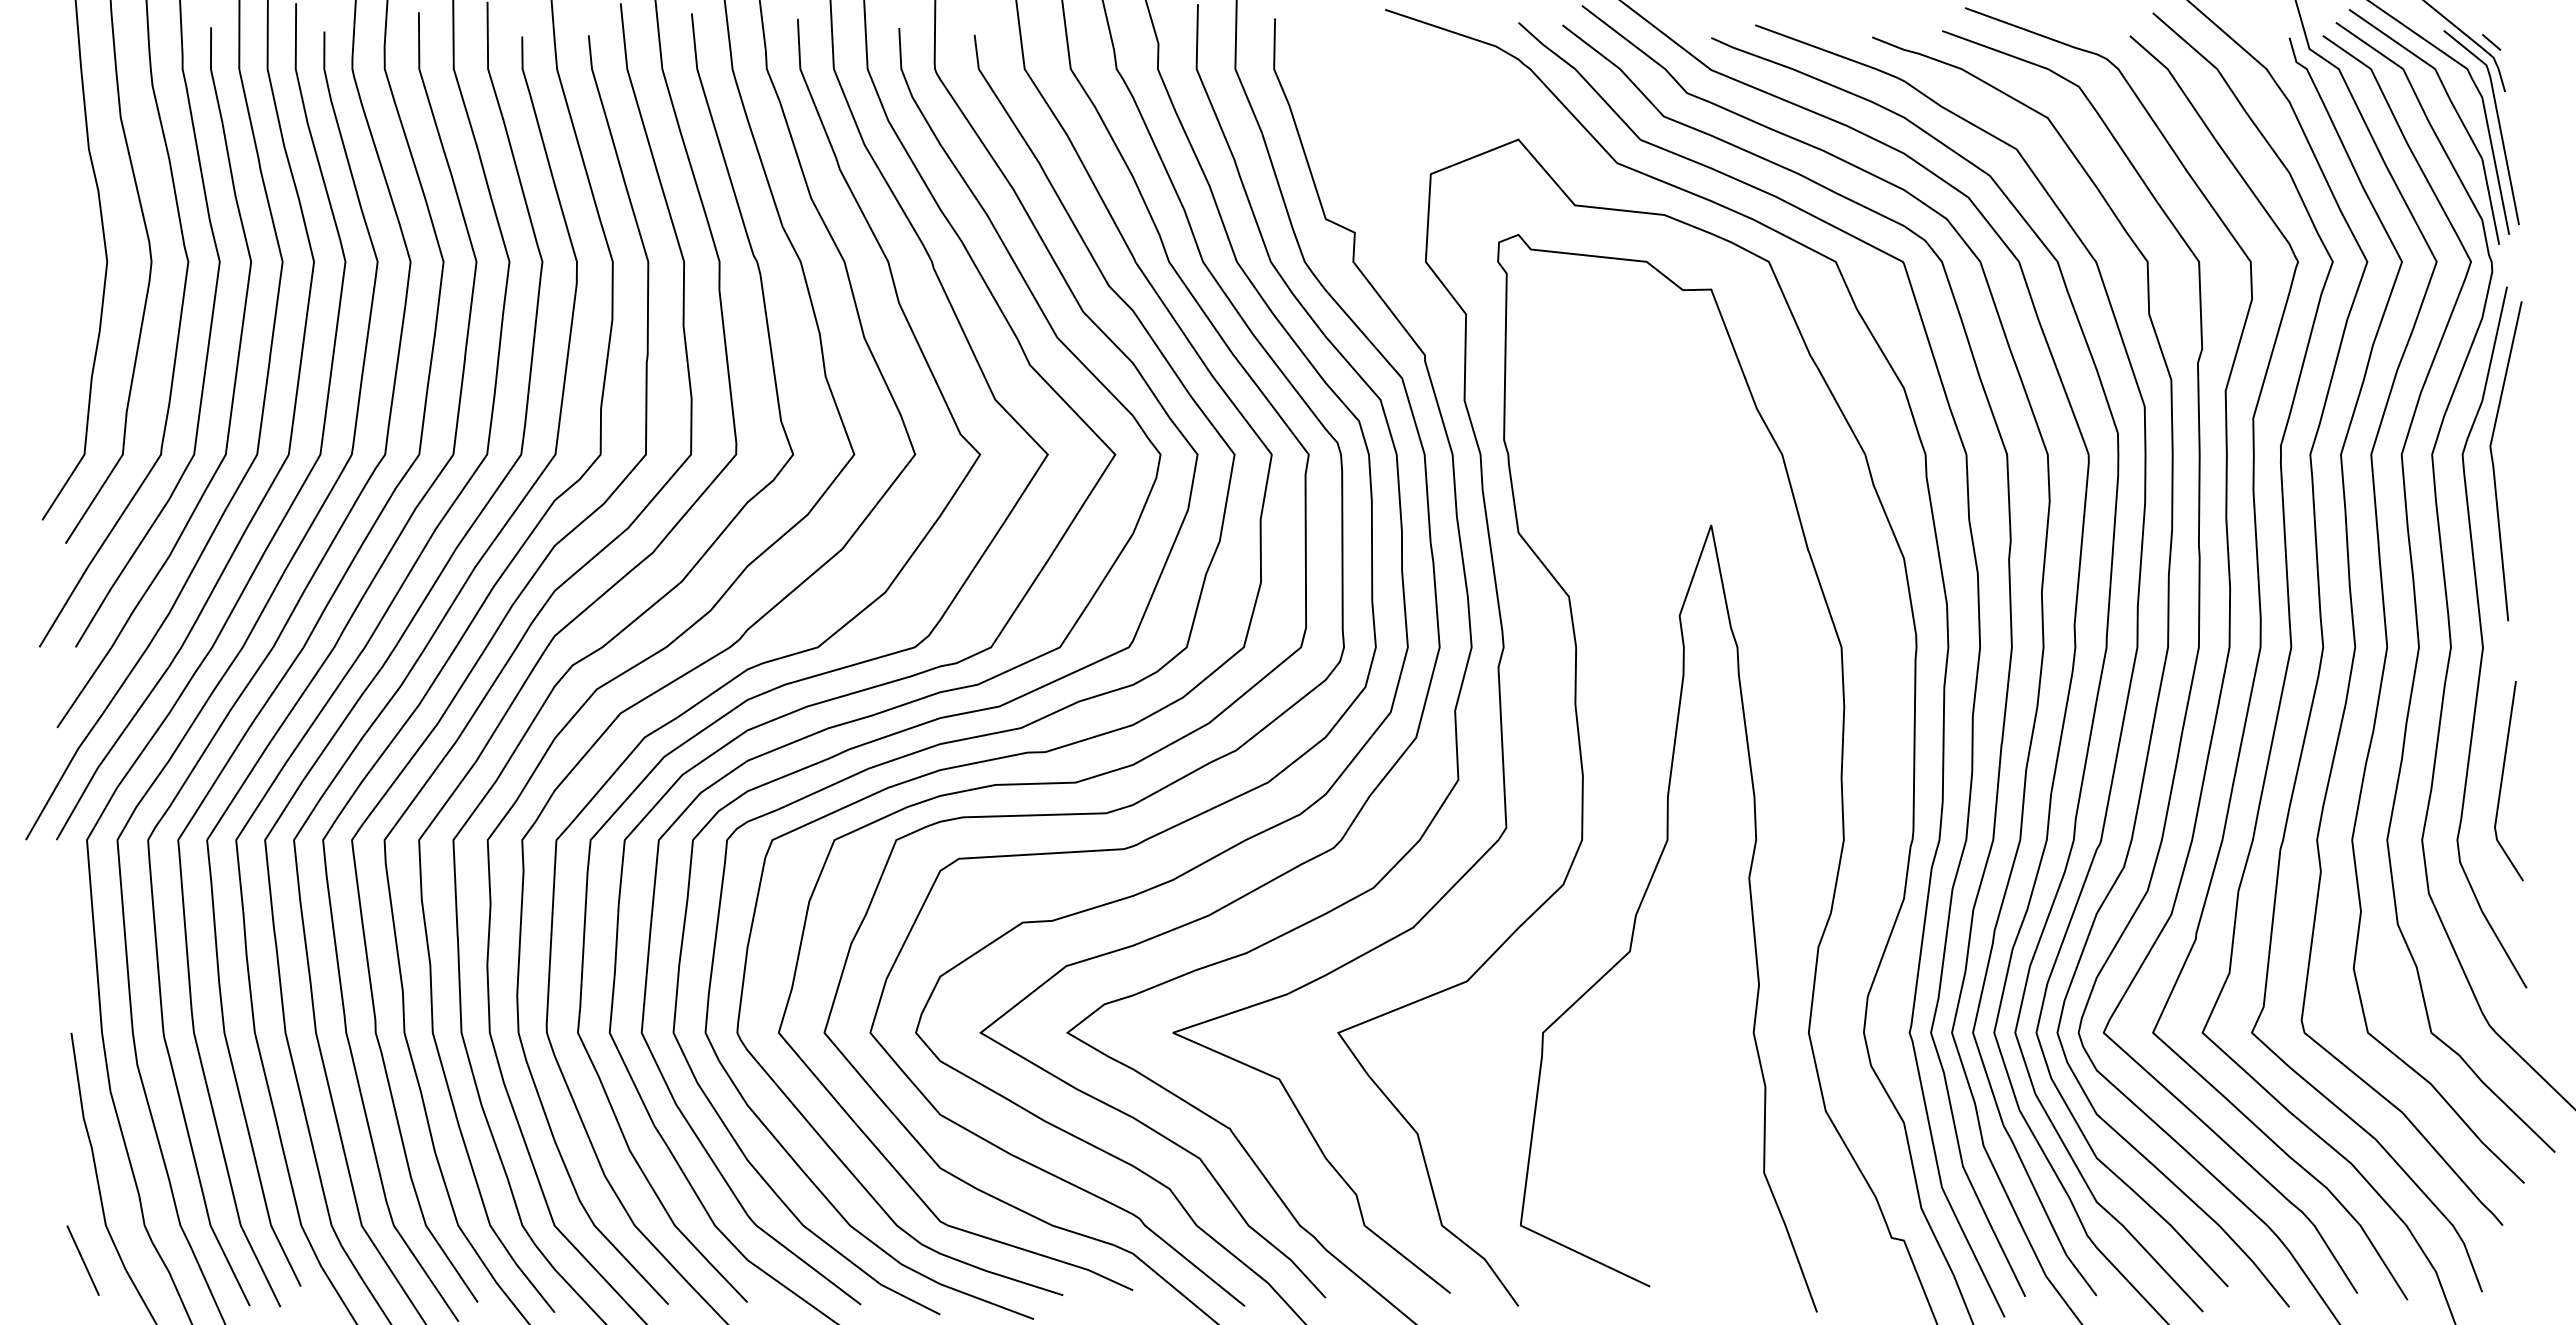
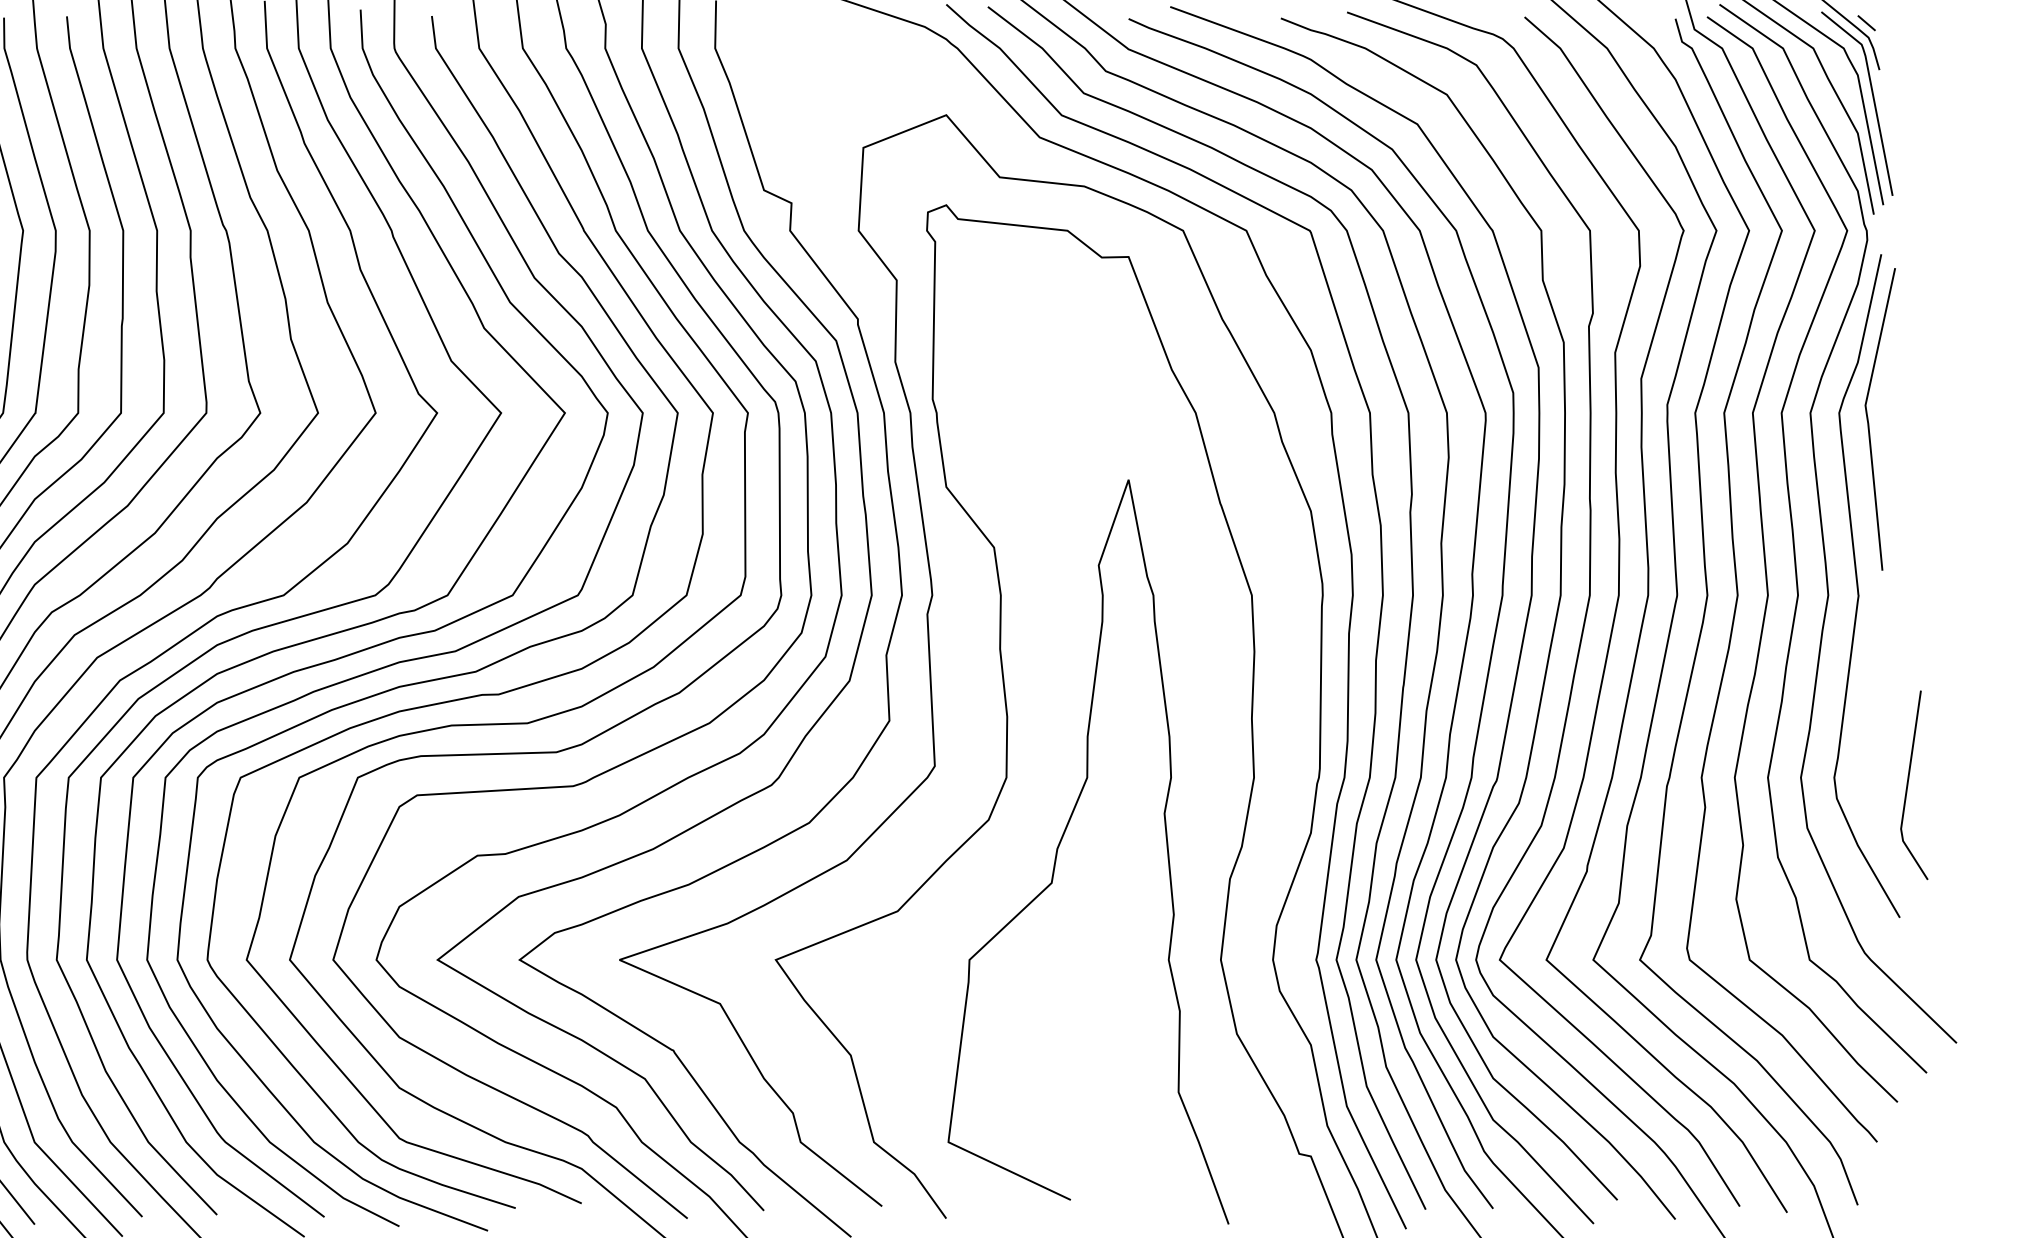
line: (2502, 781) -> (1908, 785), moved

